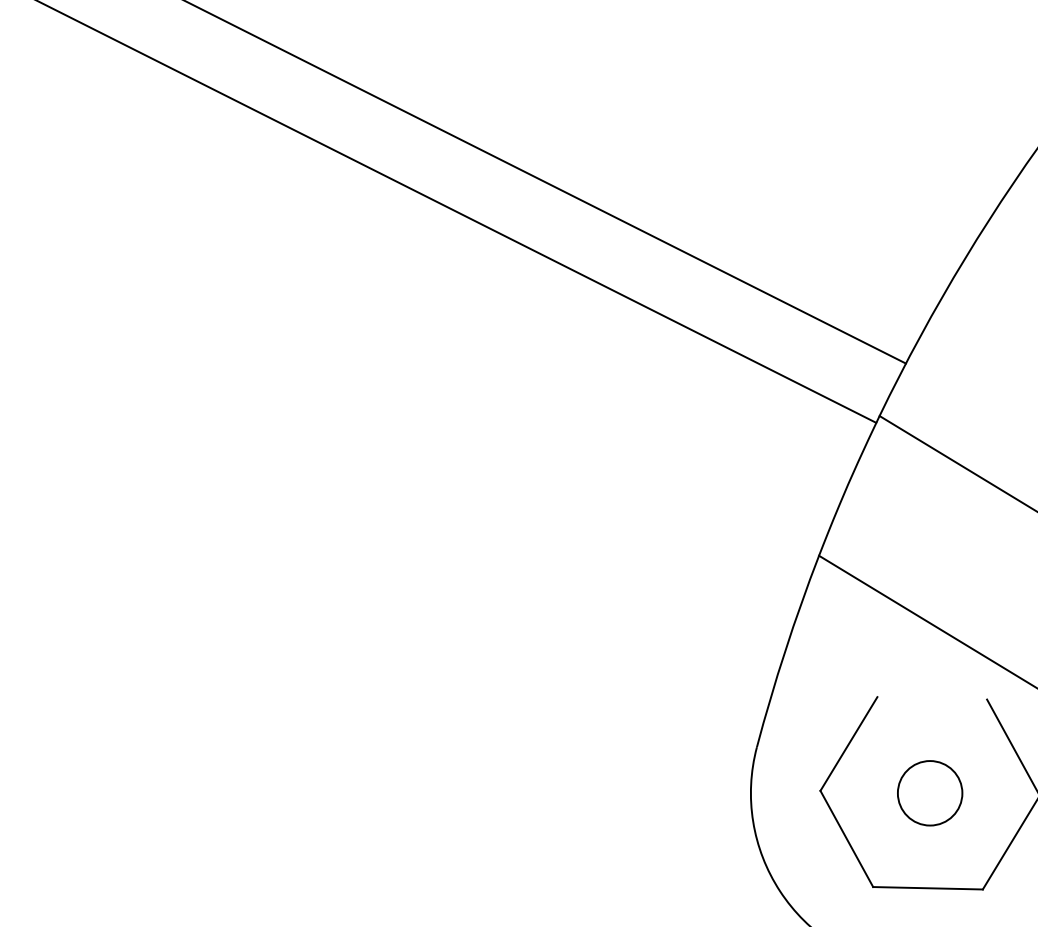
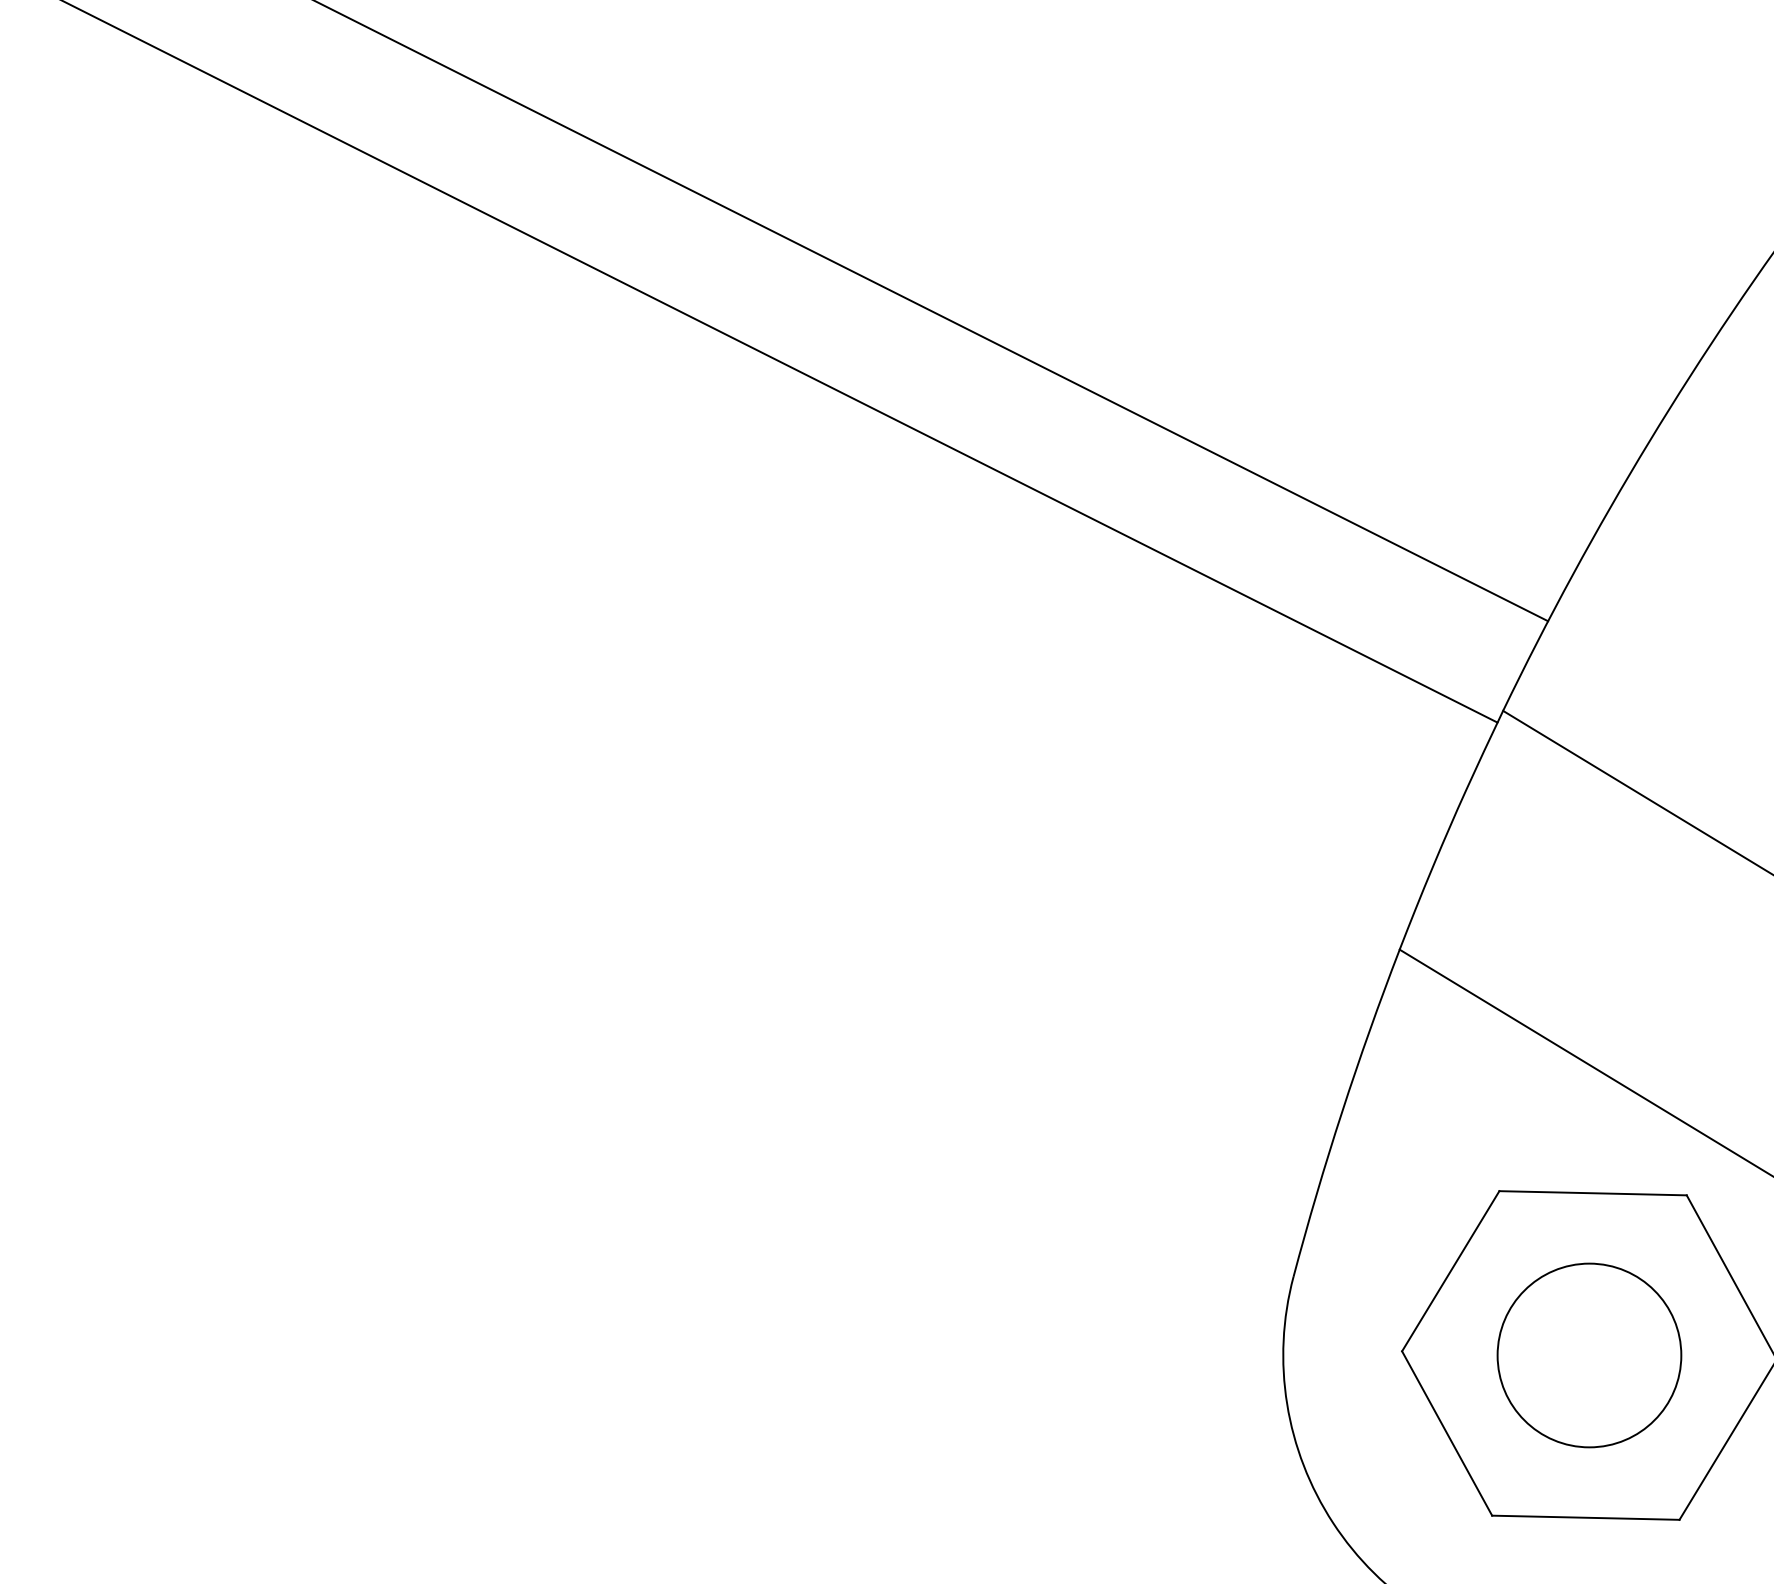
line: (932, 698) -> (1593, 1193), added
circle: (929, 793) -> (1588, 1355), size x1.67

